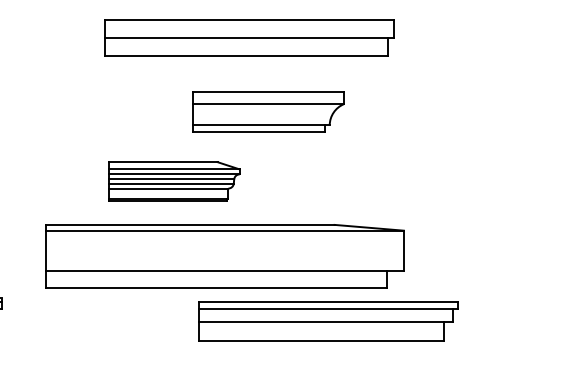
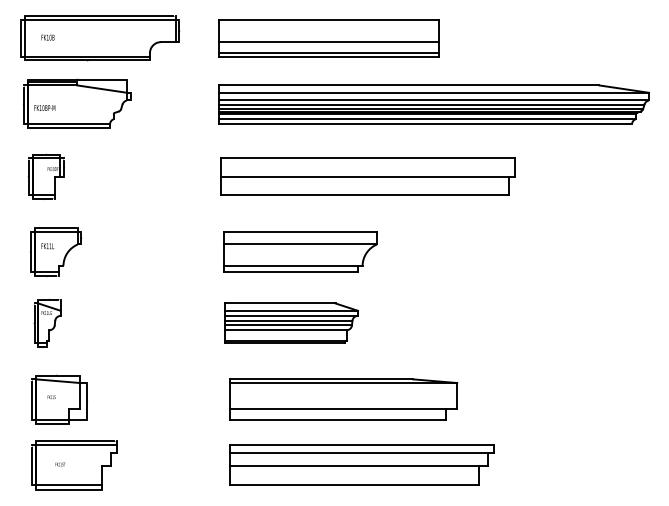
part: (268, 111) -> (300, 251), moved
part: (225, 256) -> (343, 399), size x0.62
part: (328, 320) -> (361, 464), moved

